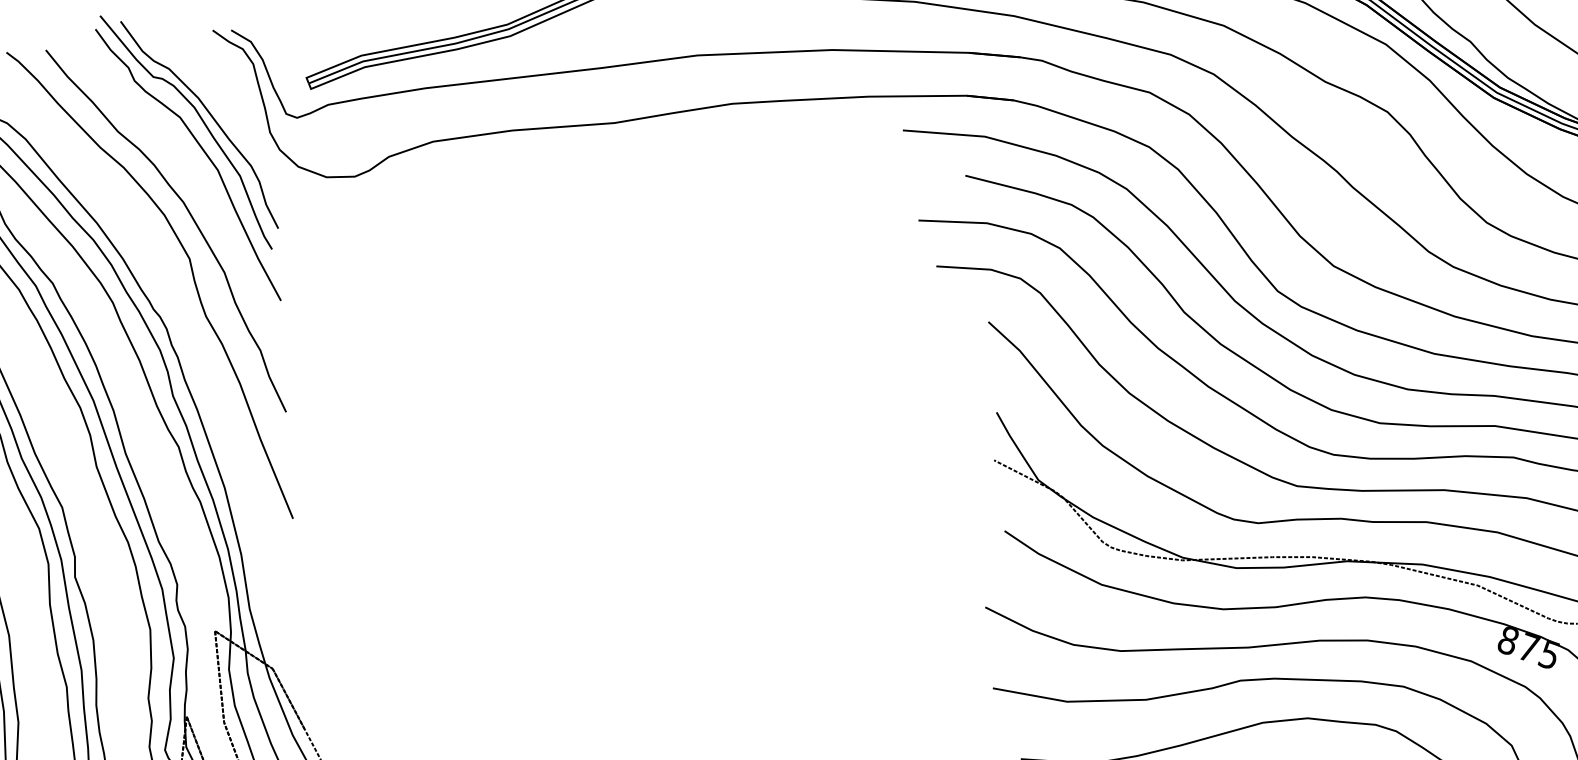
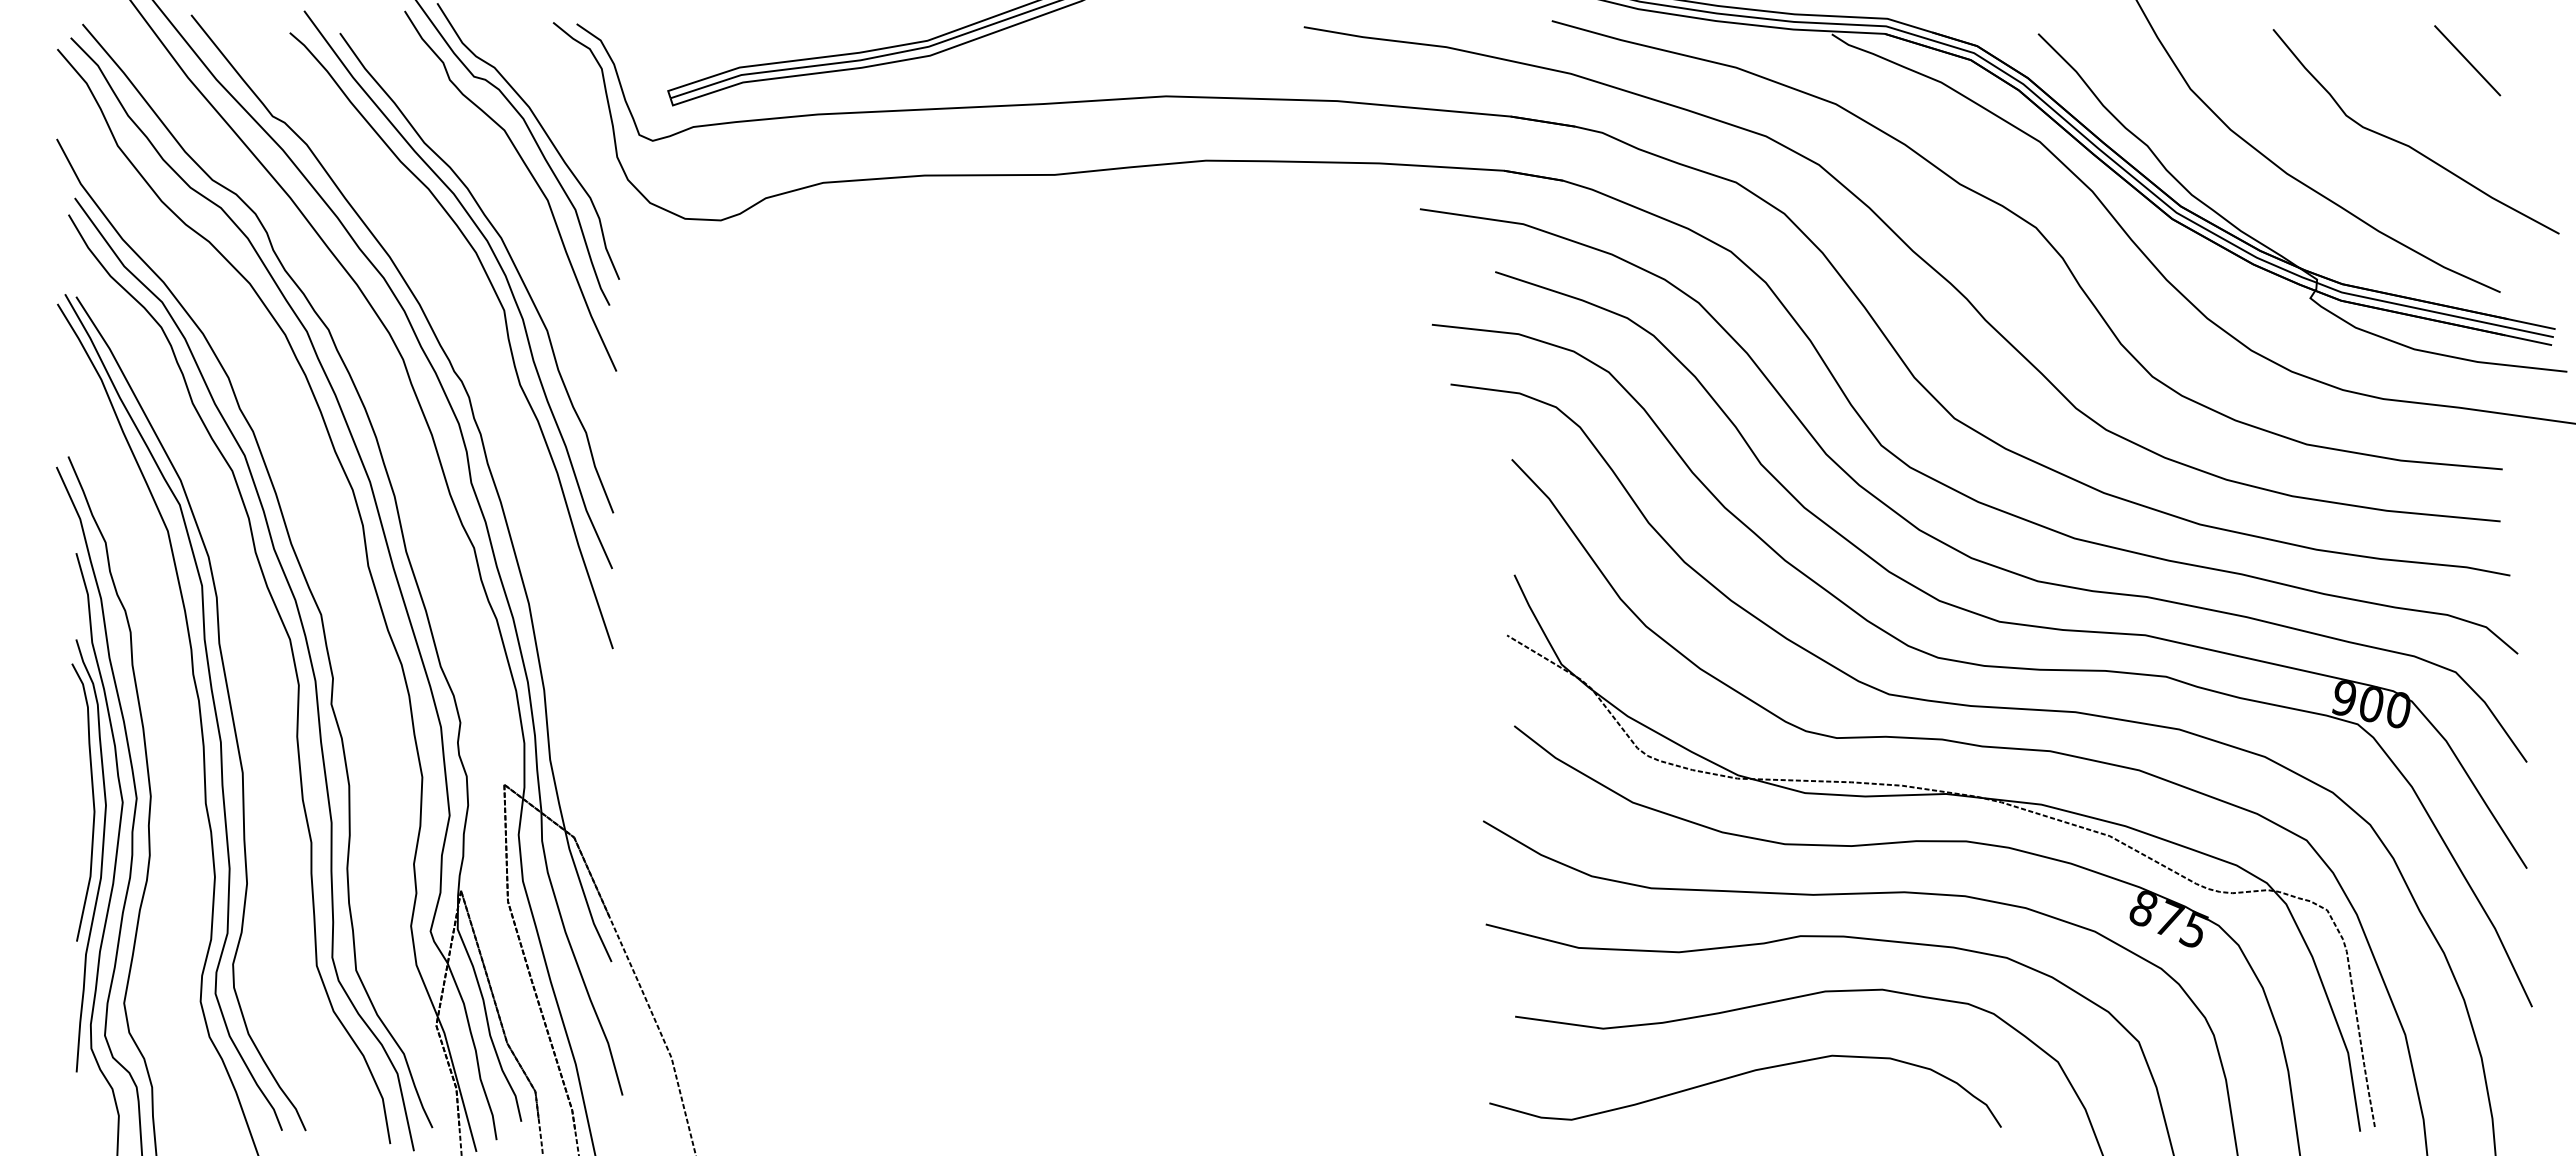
part: (184, 226) -> (500, 268), added

